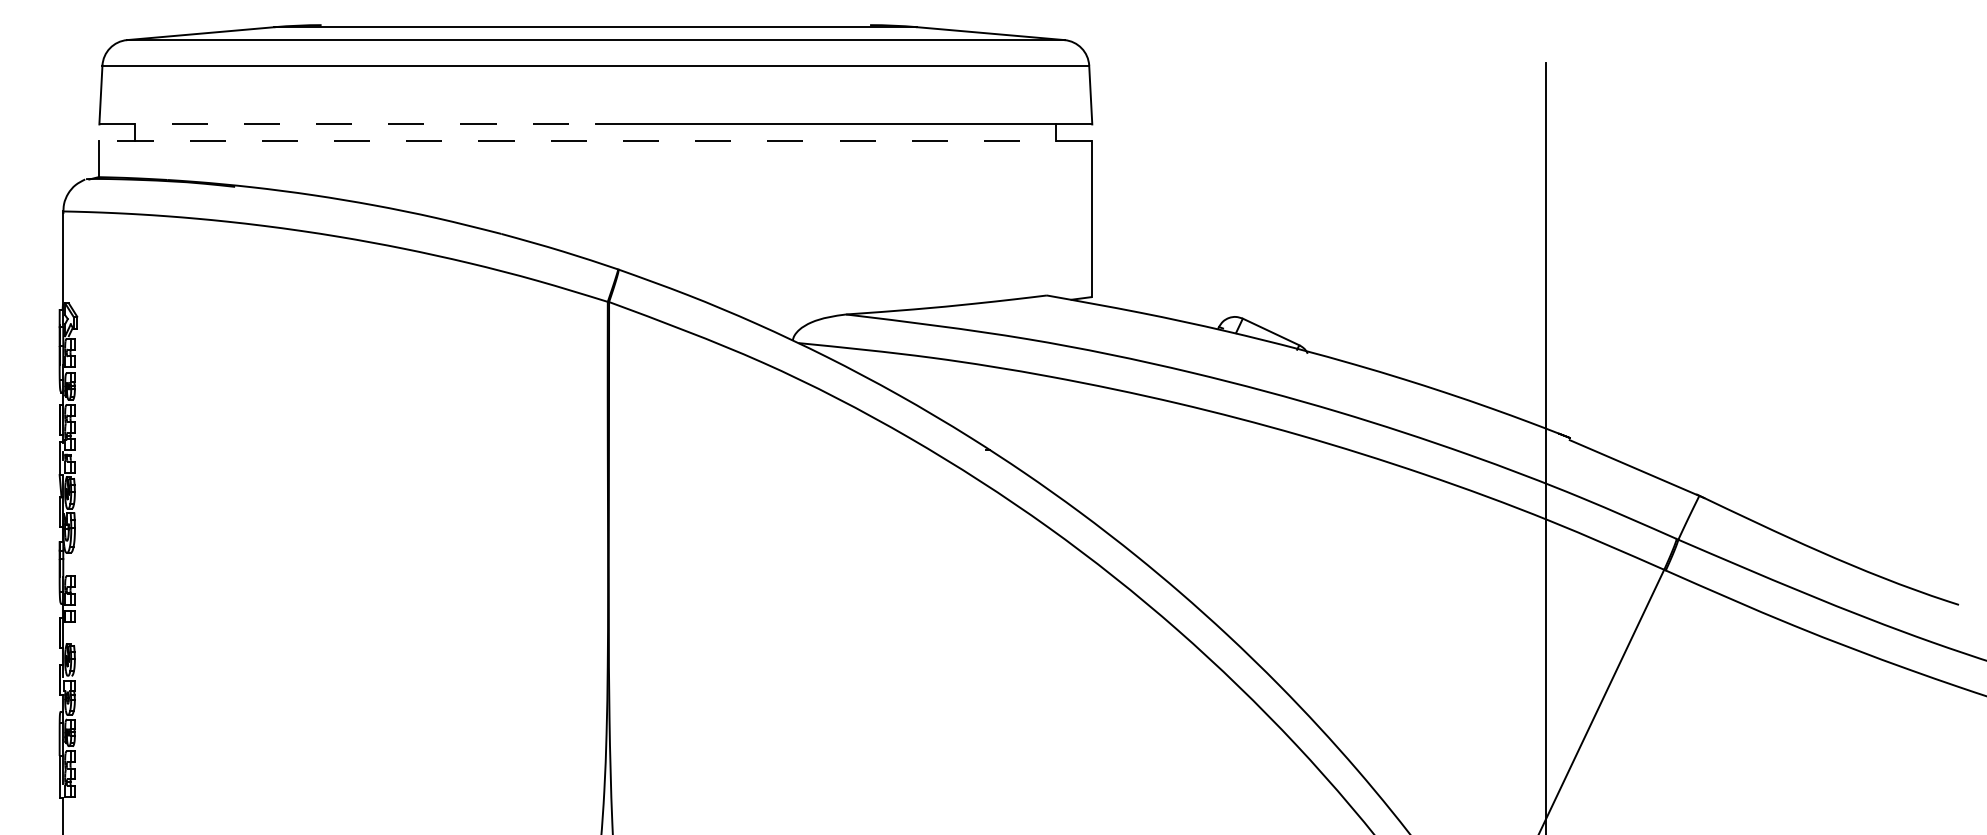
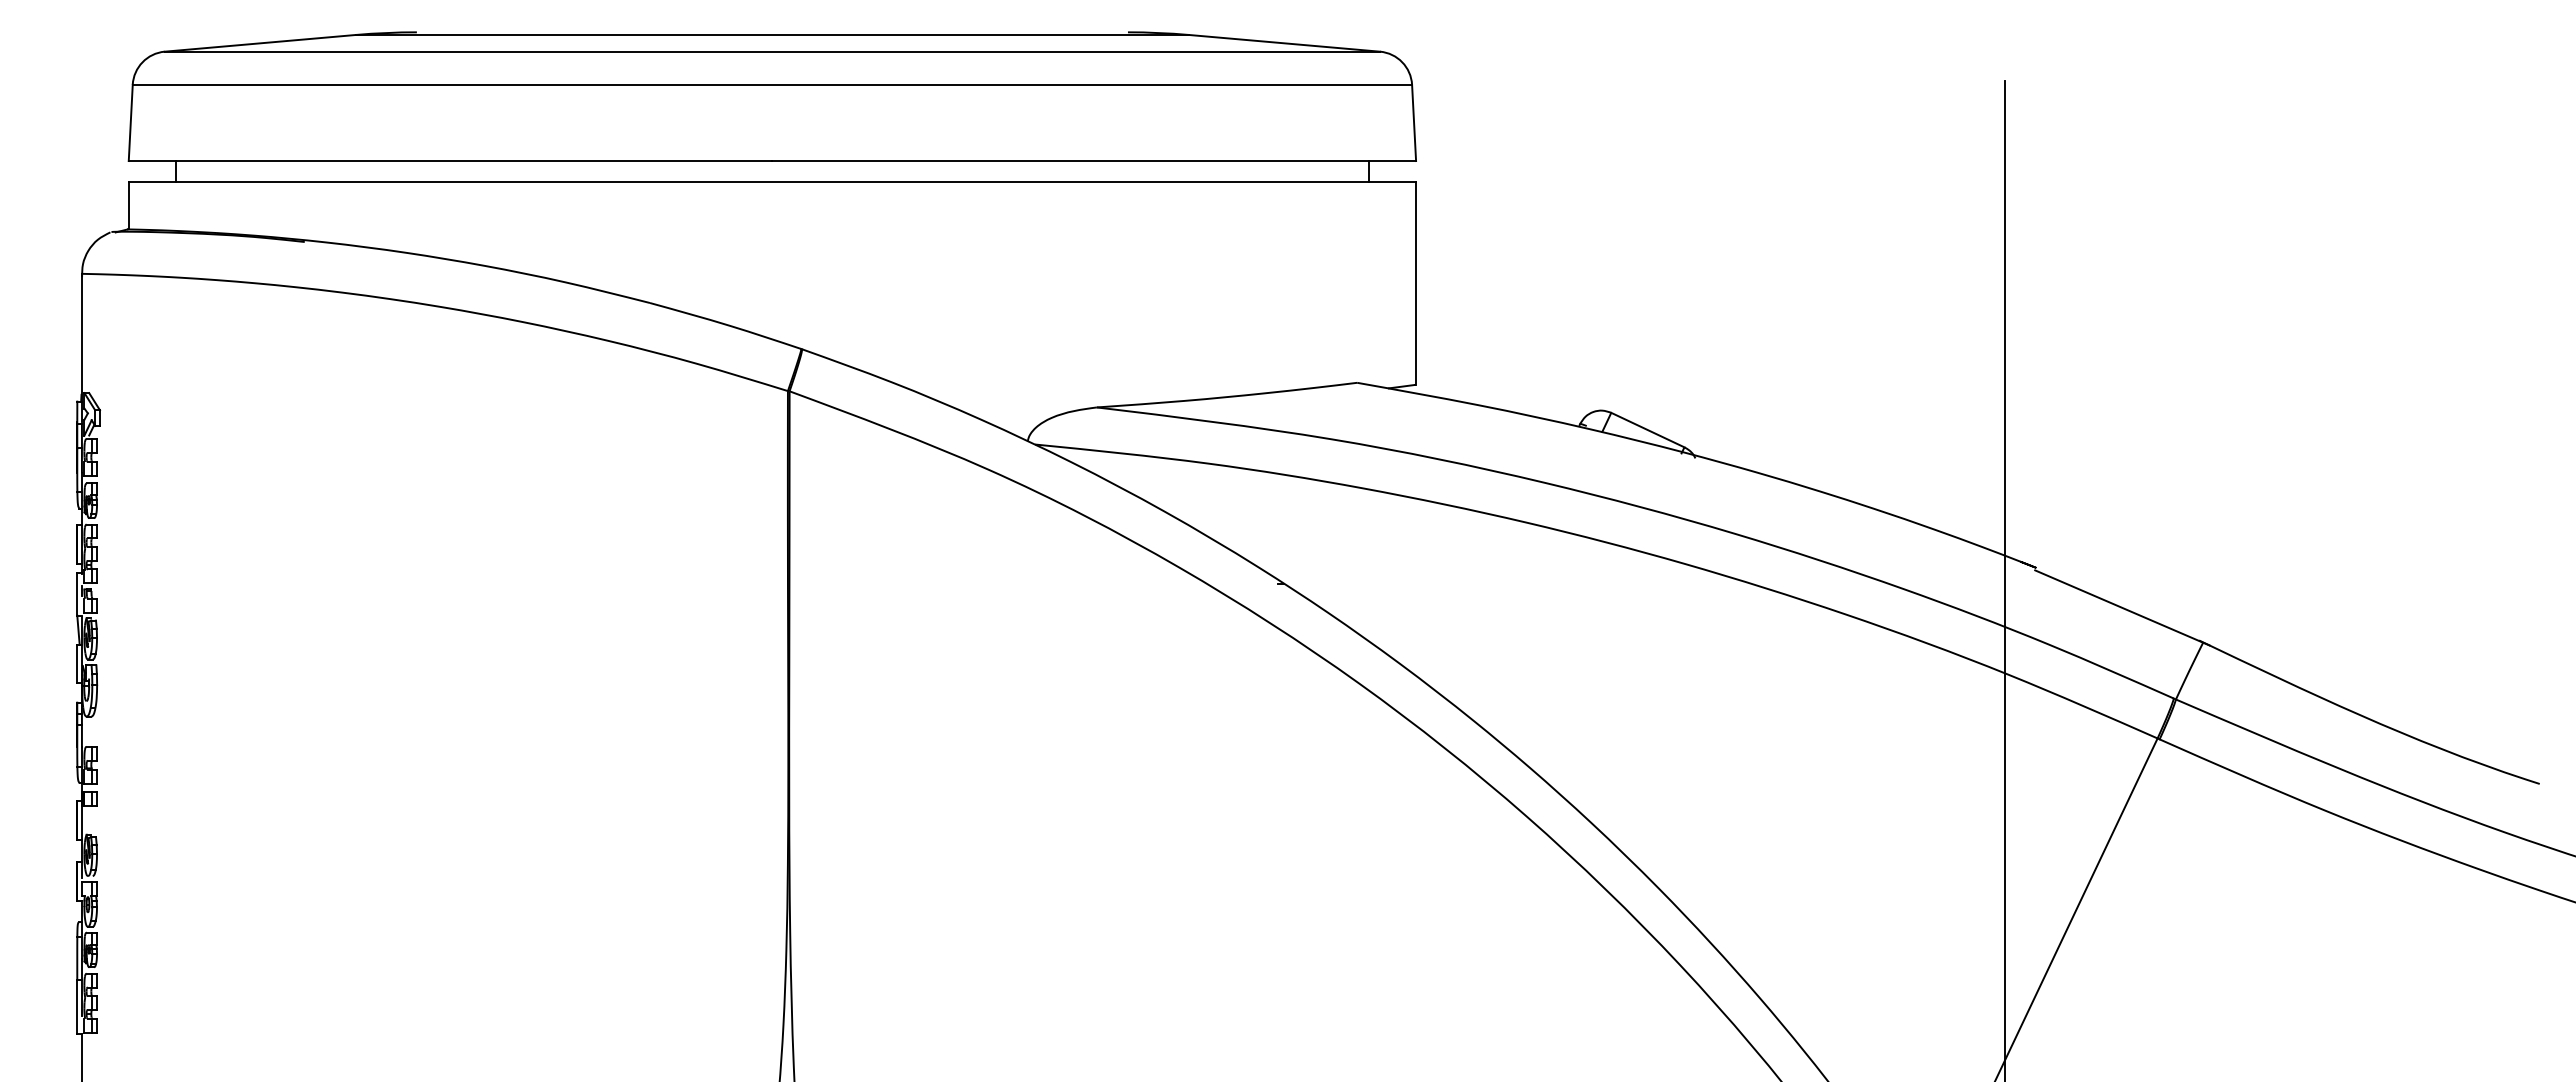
line: (347, 124) -> (450, 161), dashed -> solid
line: (595, 140) -> (772, 182), dashed -> solid

